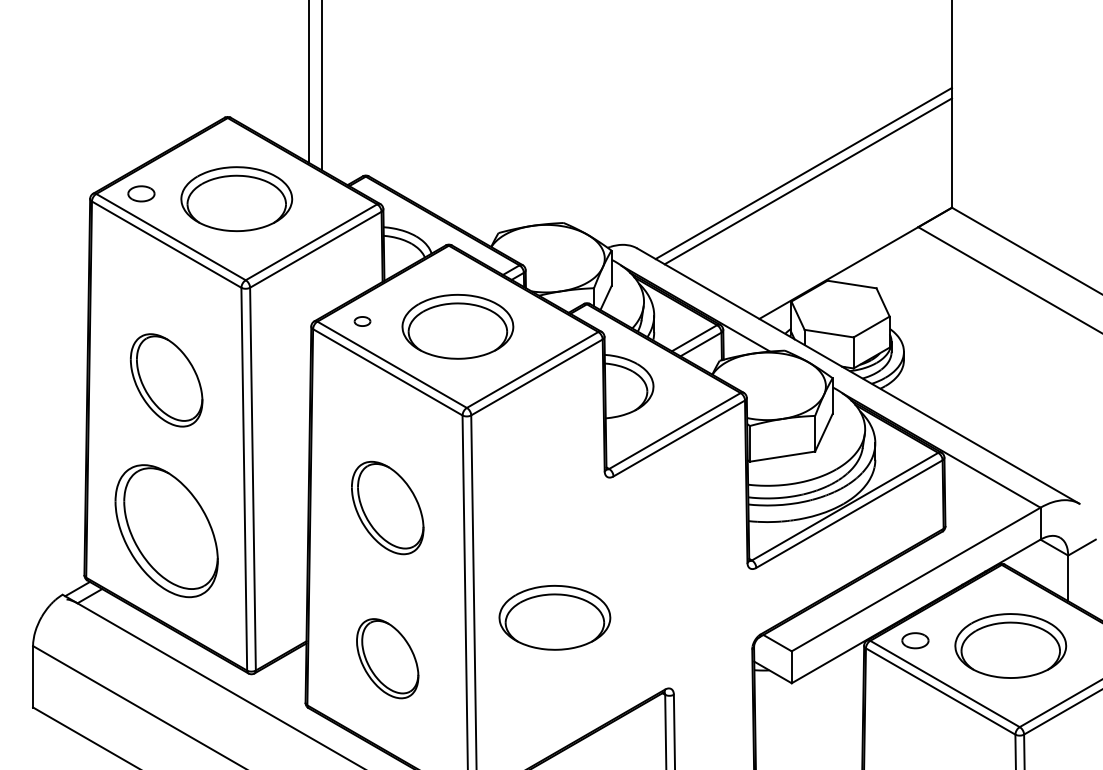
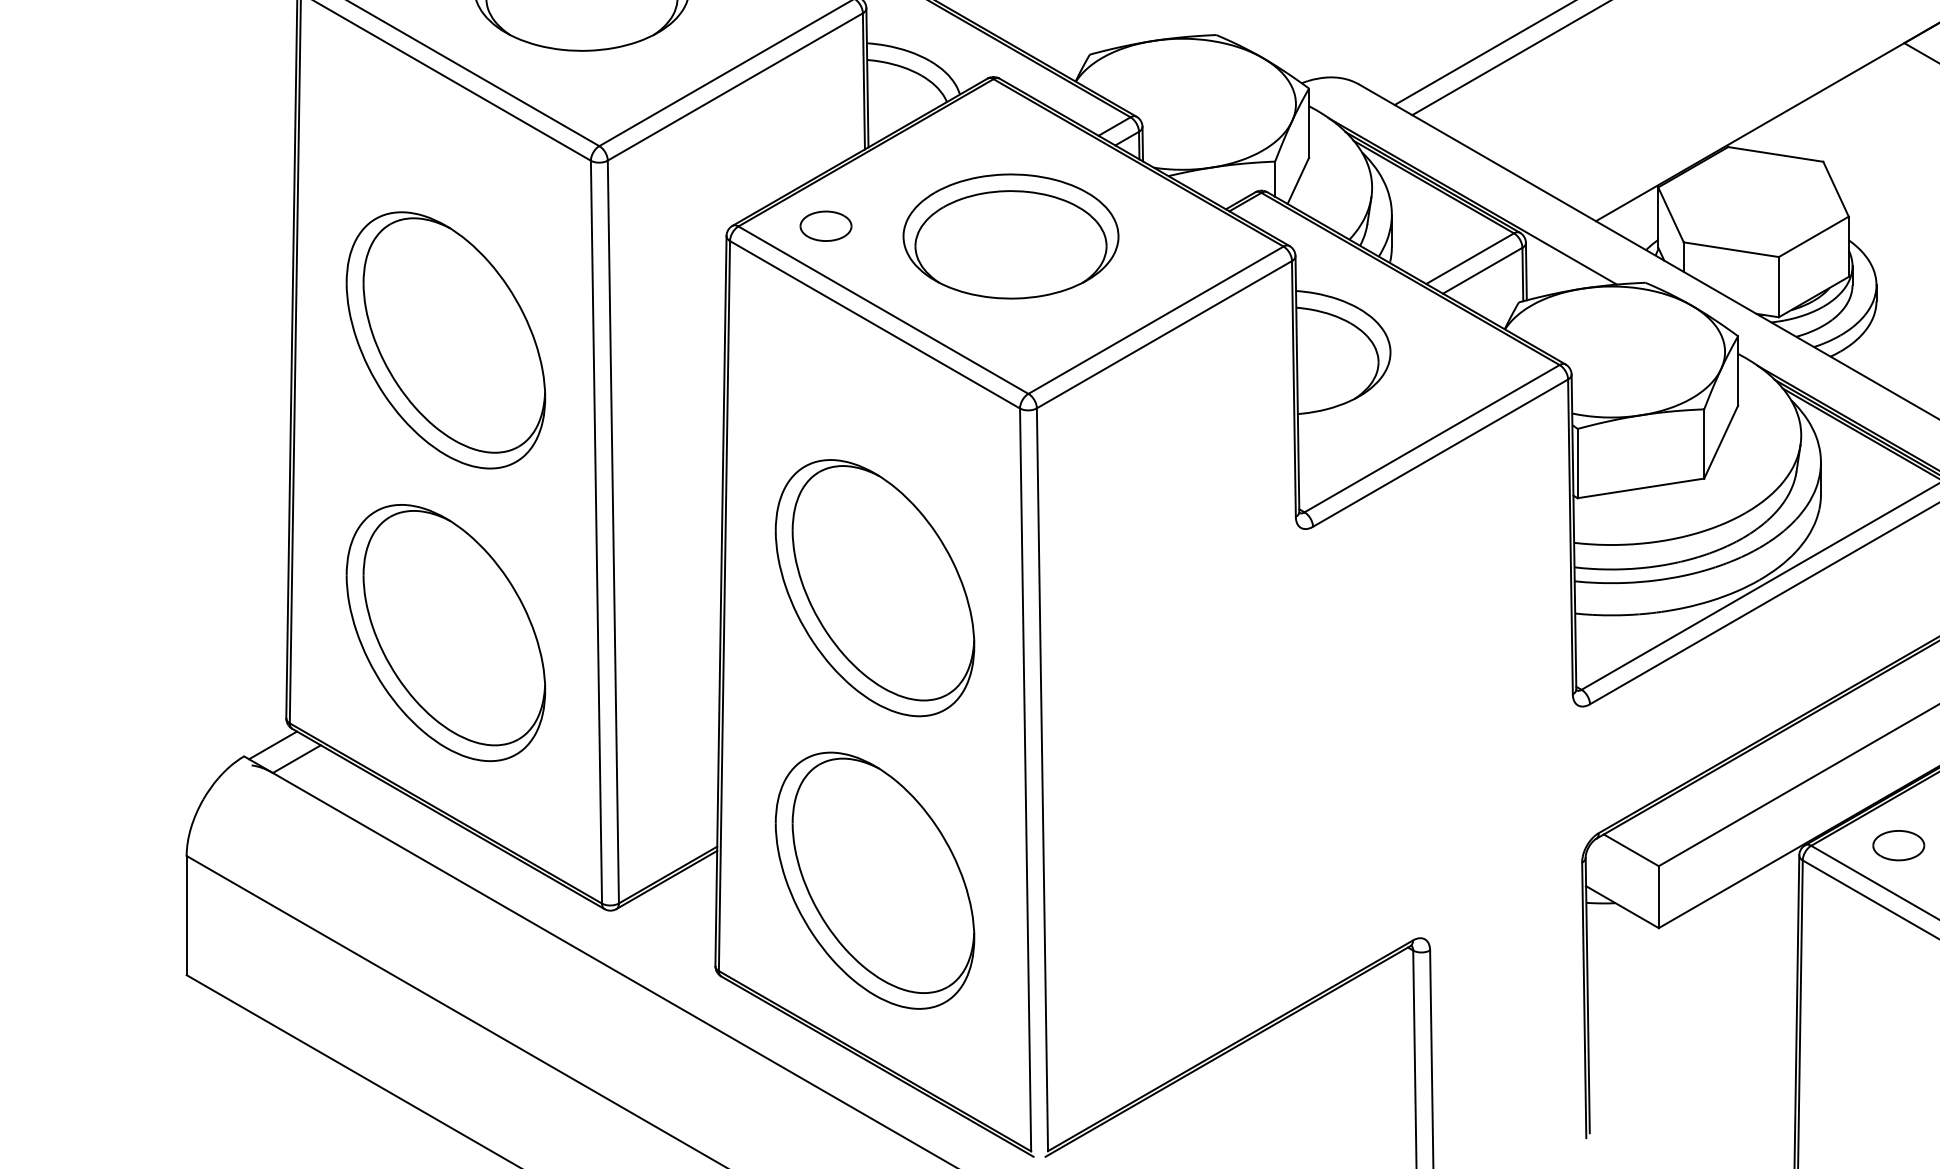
part: (362, 321) -> (825, 226), size x1.67
part: (166, 380) -> (445, 340), size x1.43
part: (387, 507) -> (874, 587), size x1.43
part: (554, 617) -> (1198, 800), removed
part: (387, 658) -> (874, 880), size x1.67

